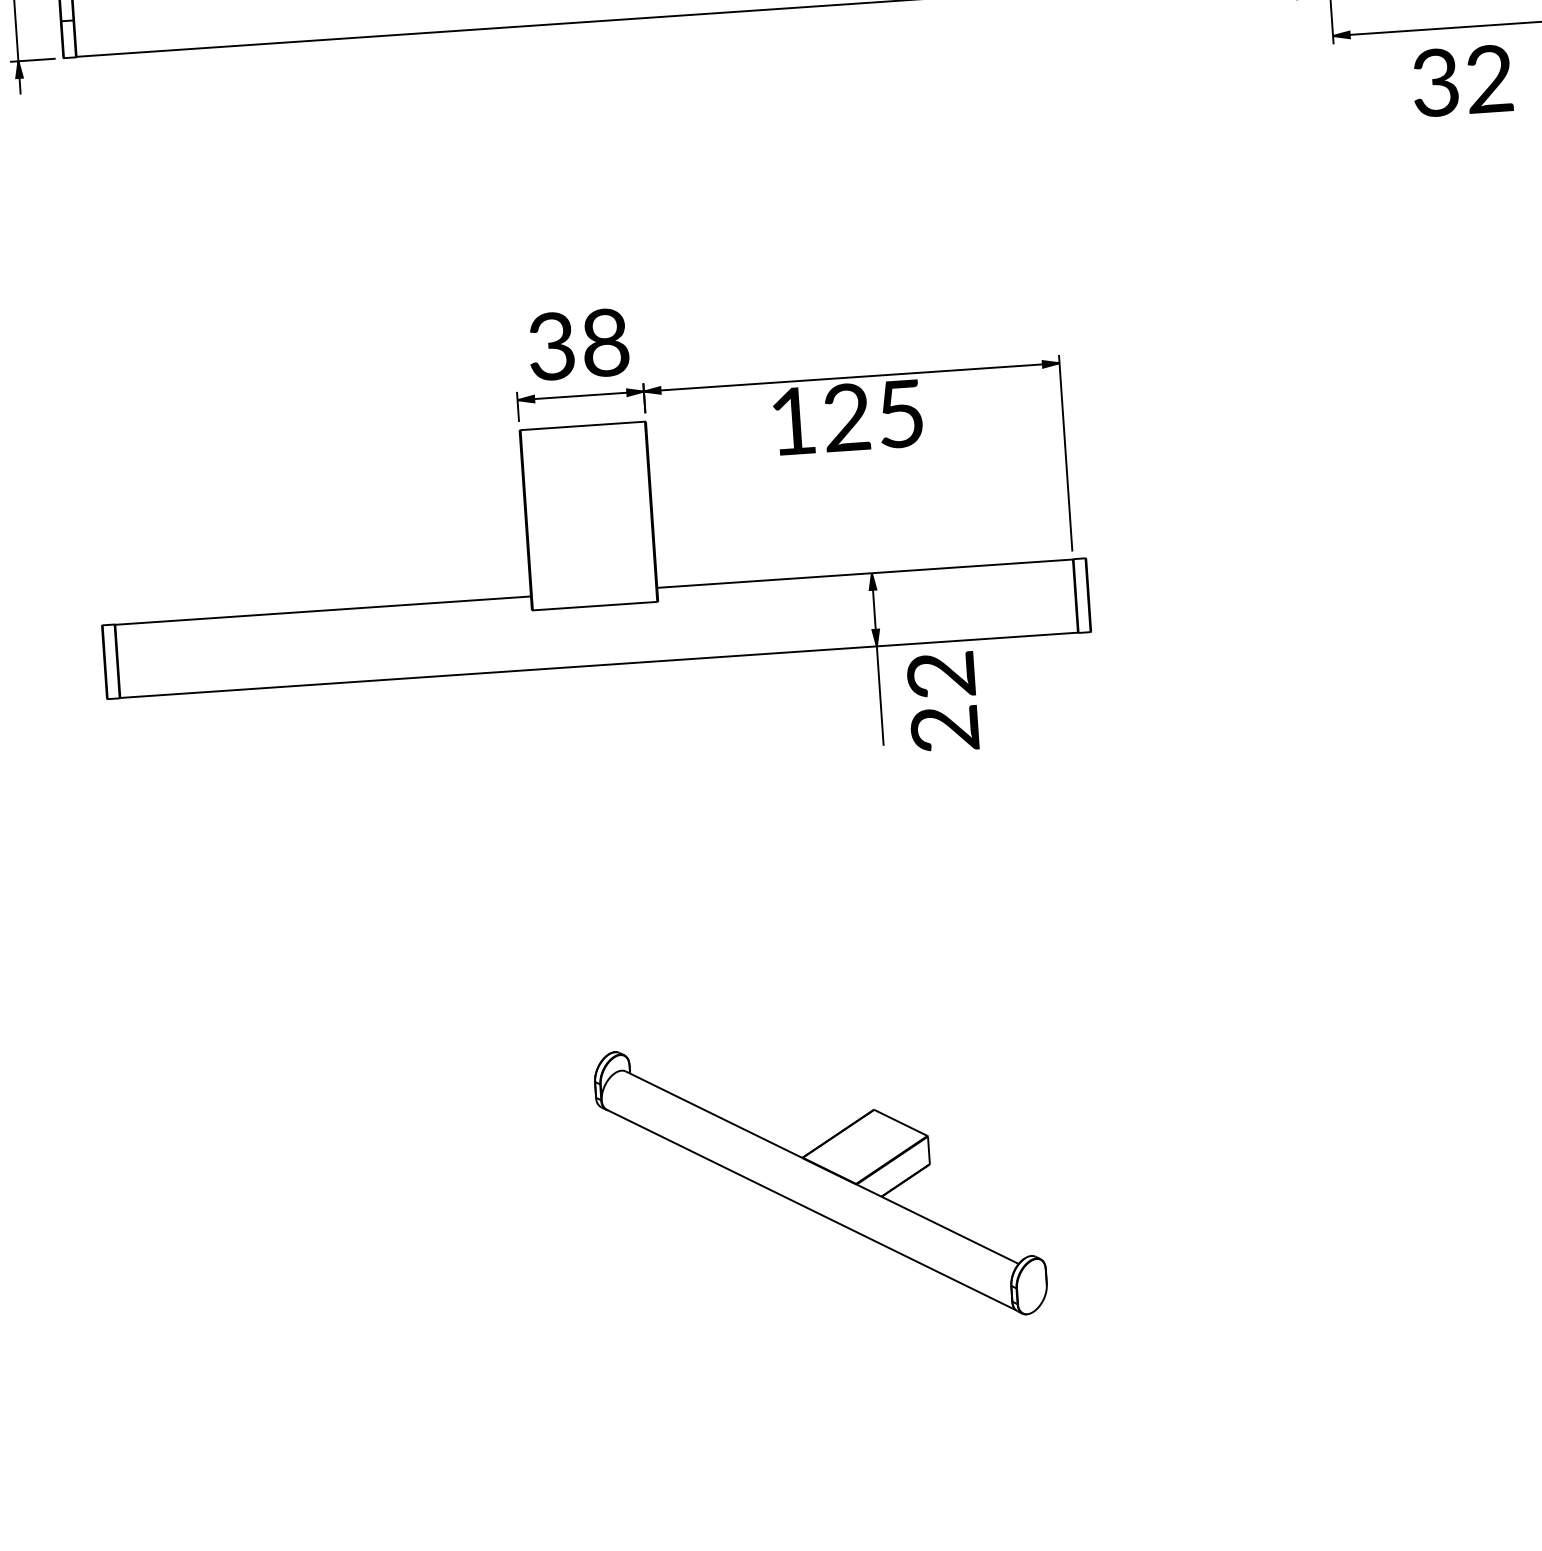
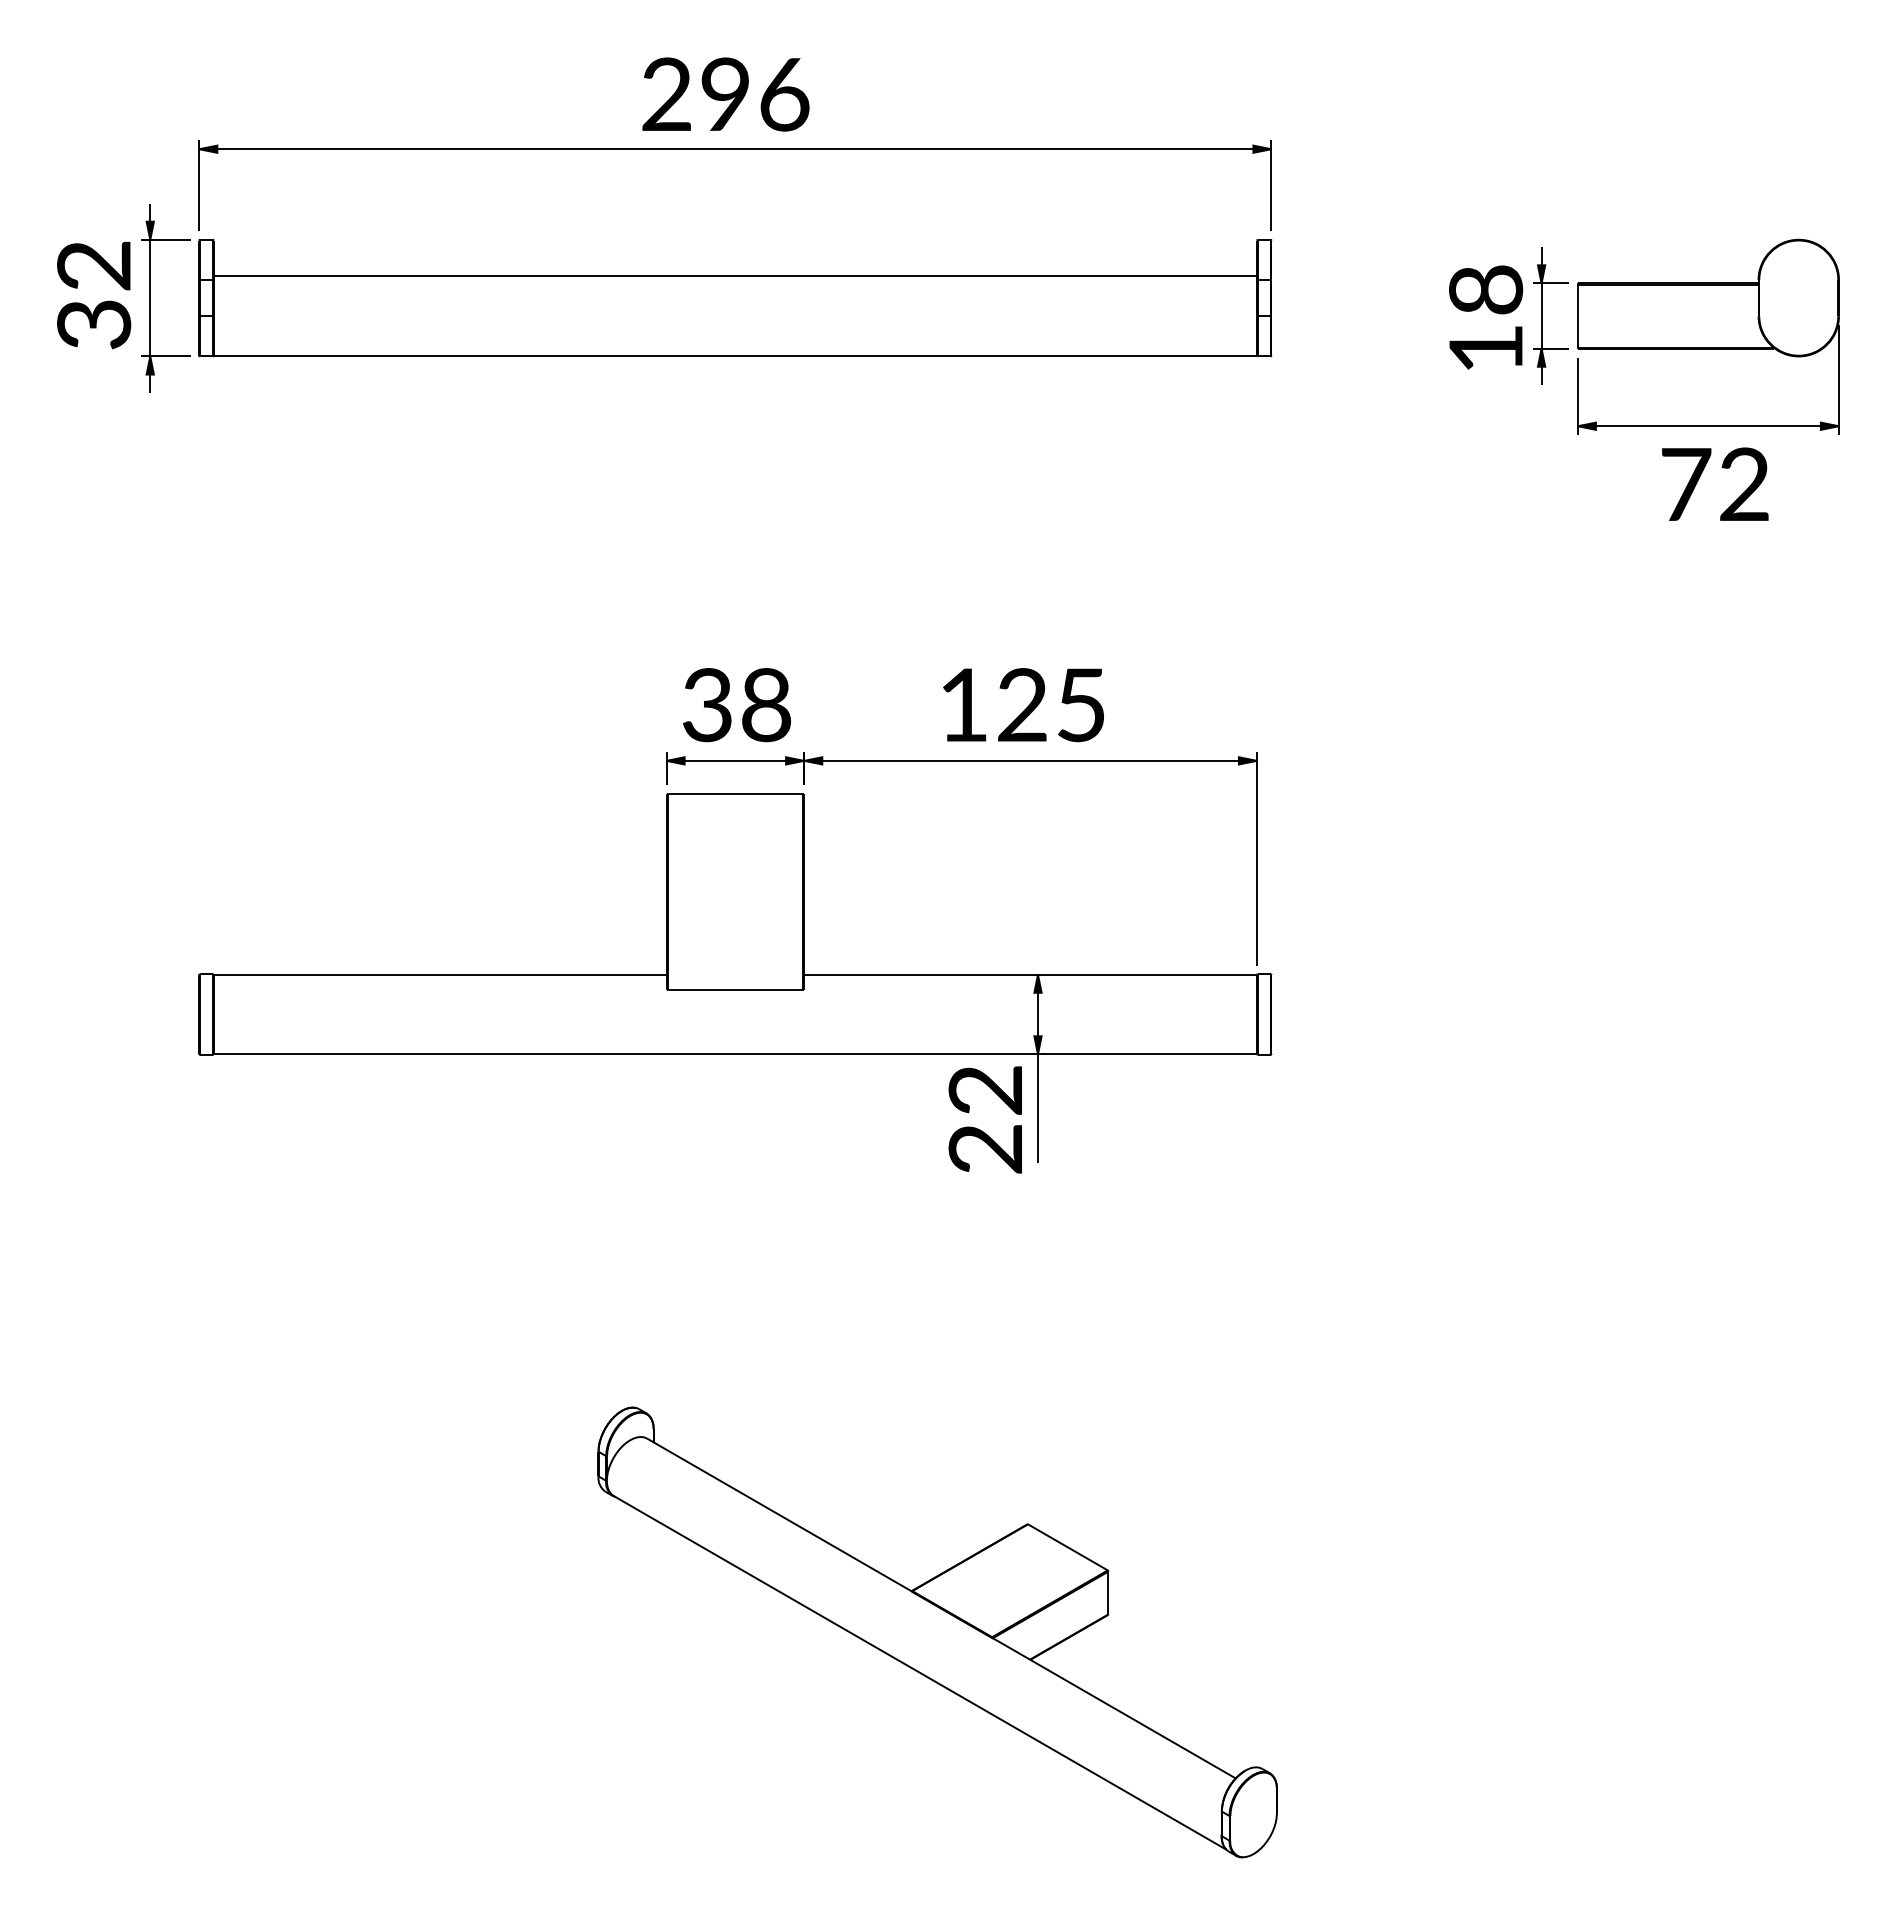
text: (1436, 82) -> (1686, 484), 32 -> 72
text: (847, 417) -> (1023, 705), moved
text: (941, 701) -> (984, 1119), moved
part: (820, 1183) -> (937, 1632), size x1.43

